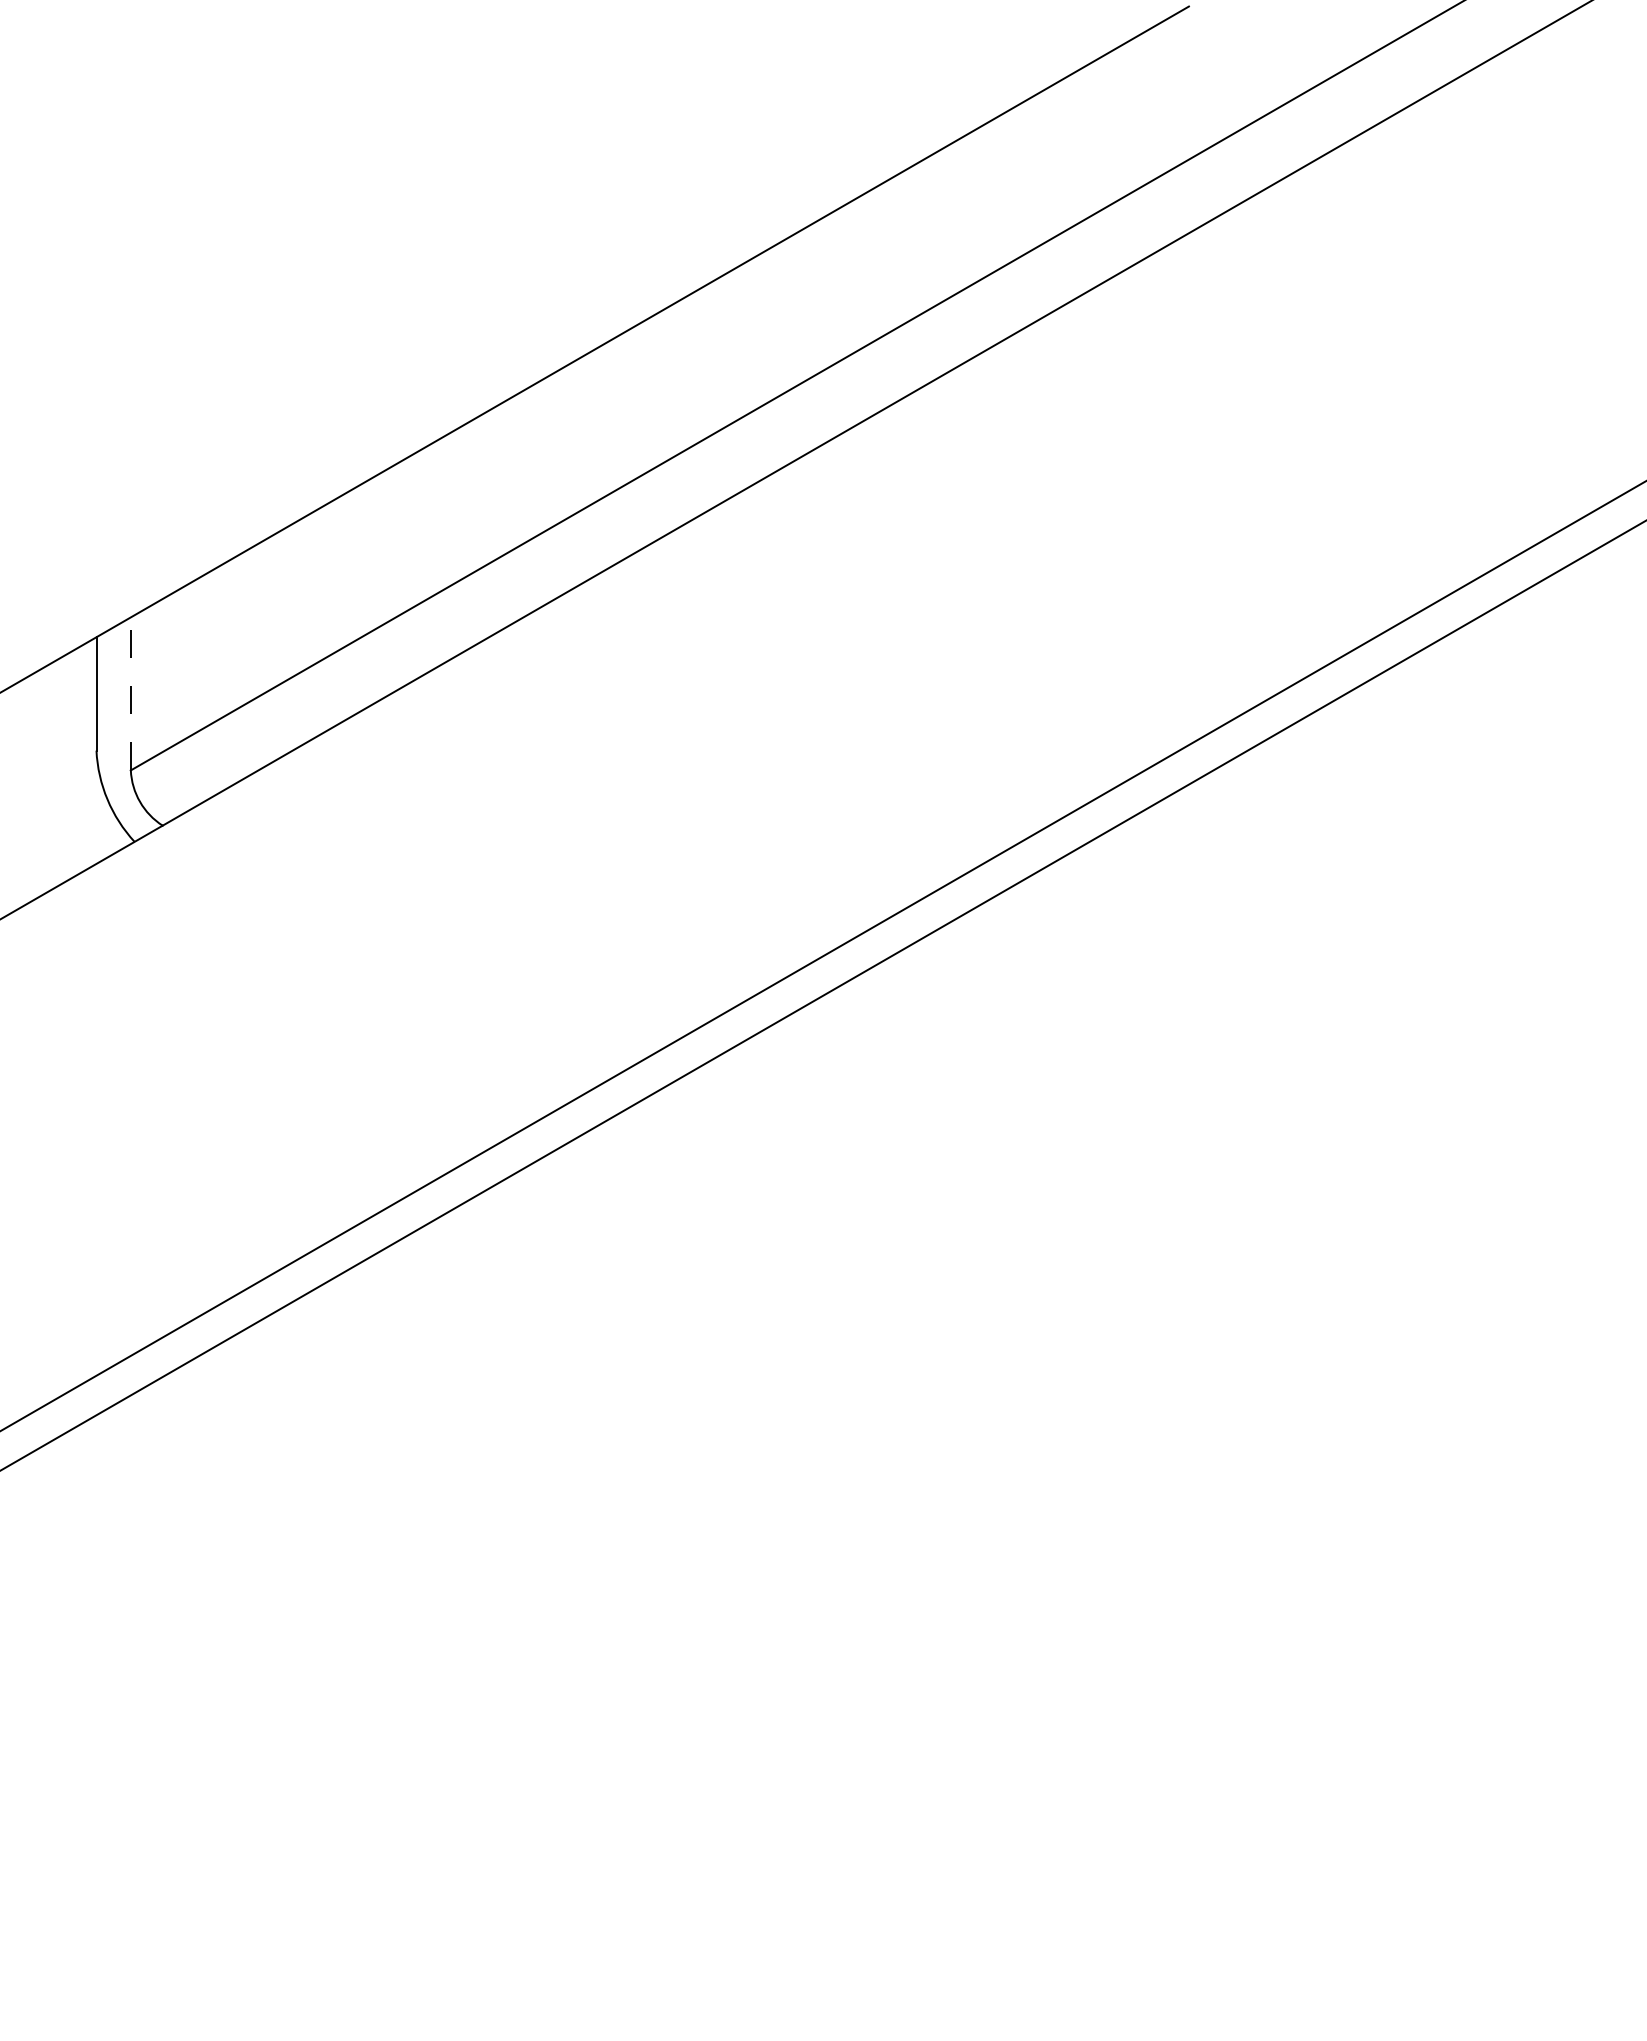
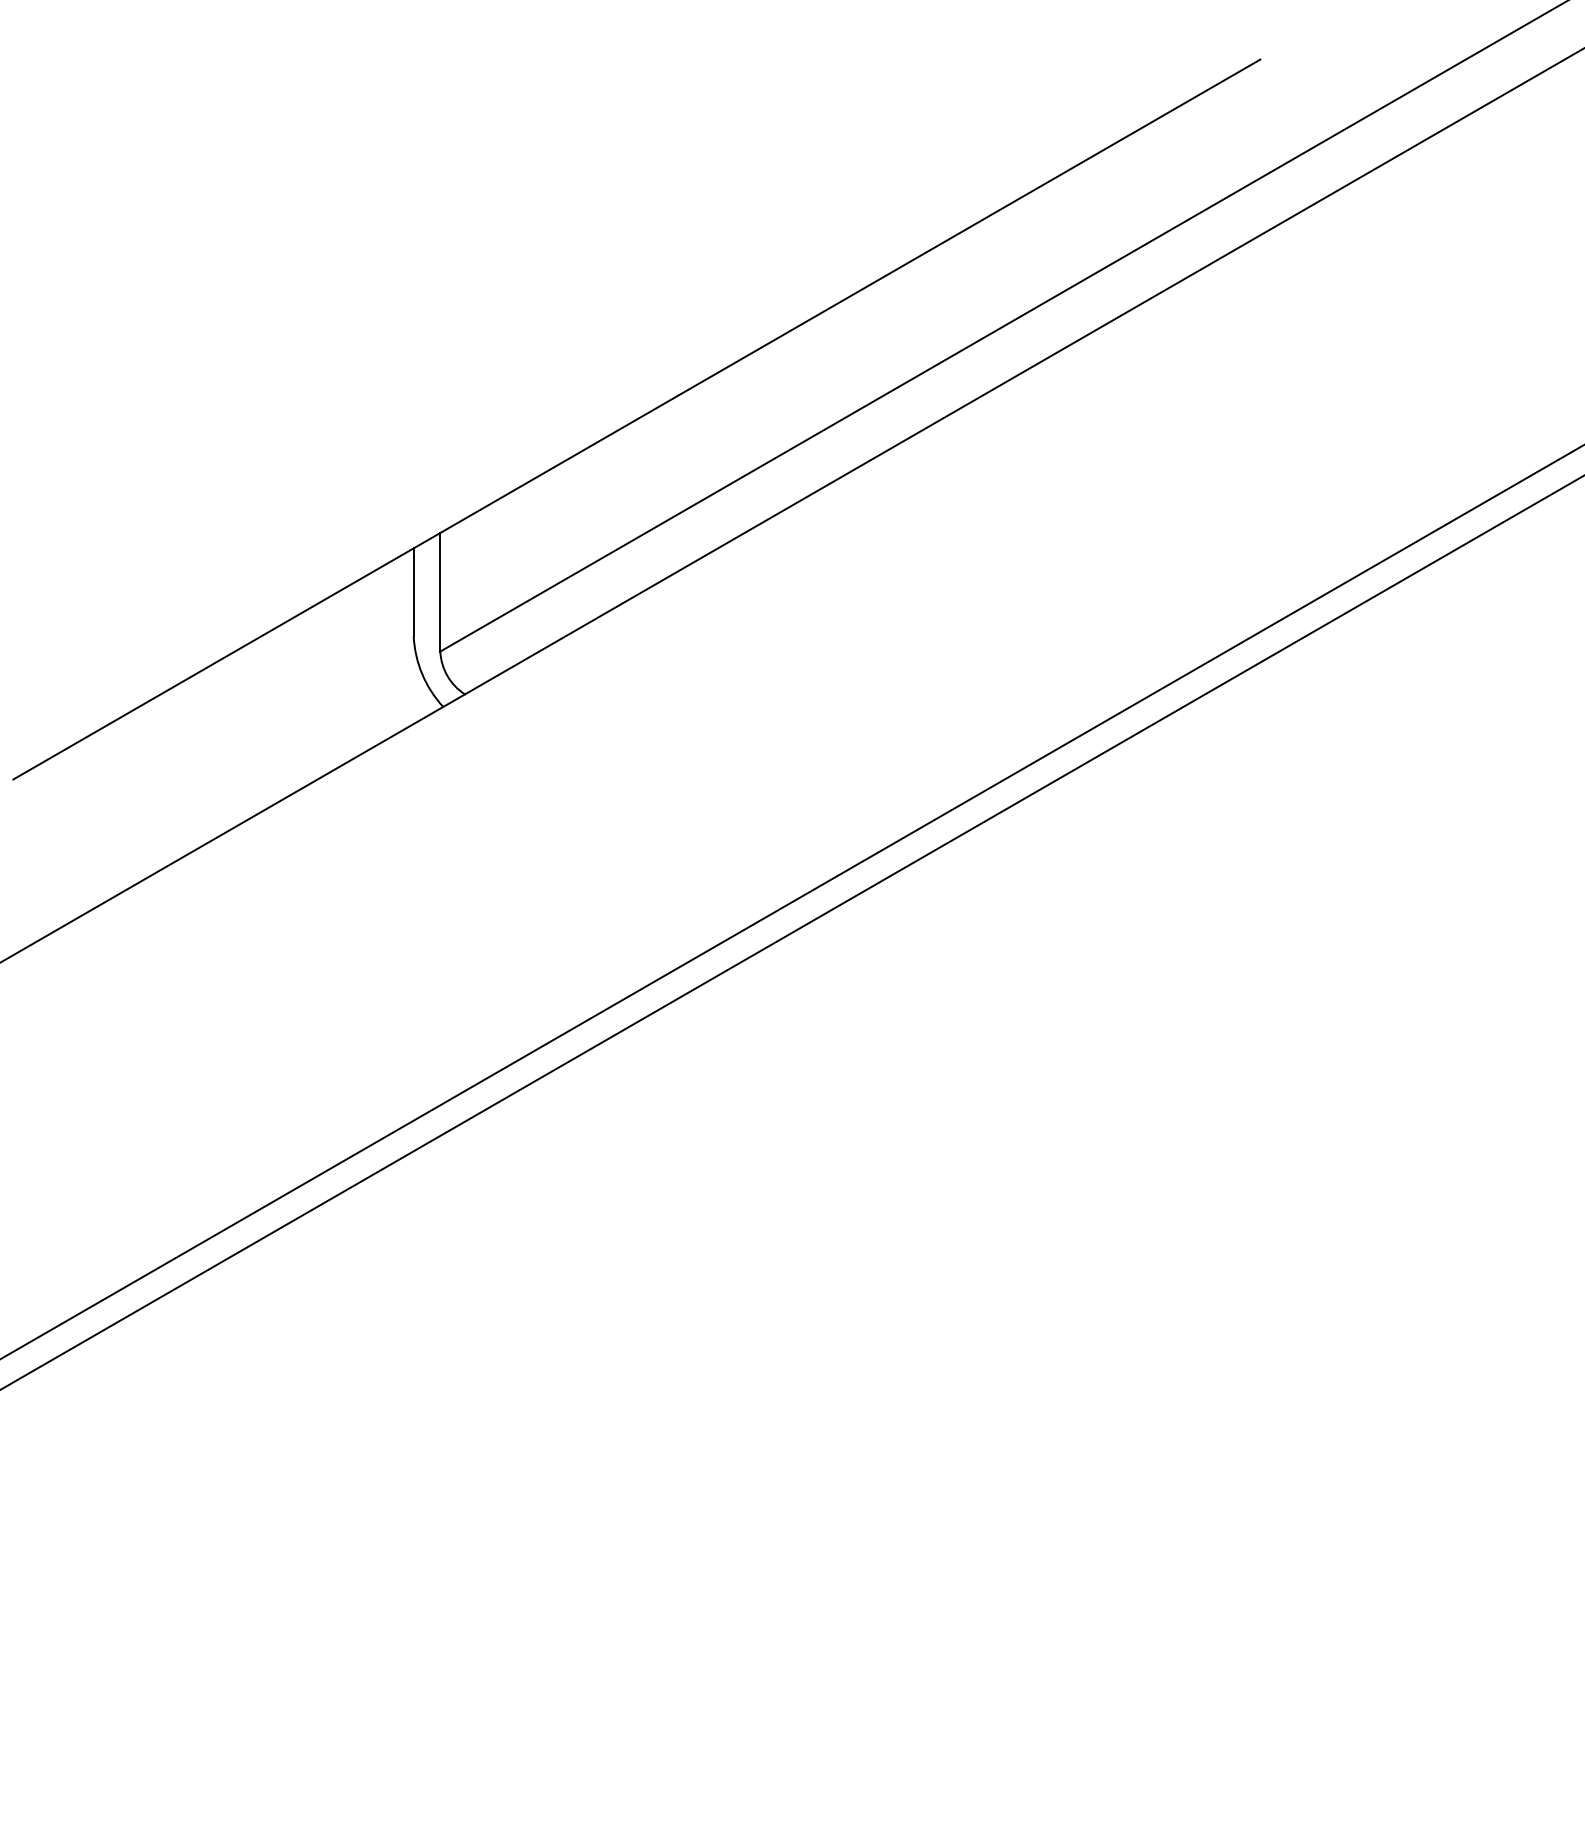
line: (131, 692) -> (440, 591), dashed -> solid

